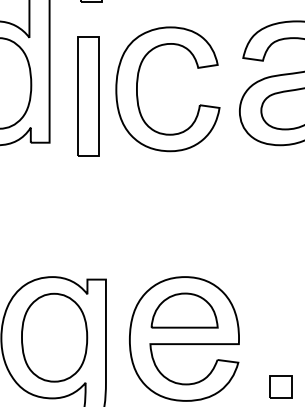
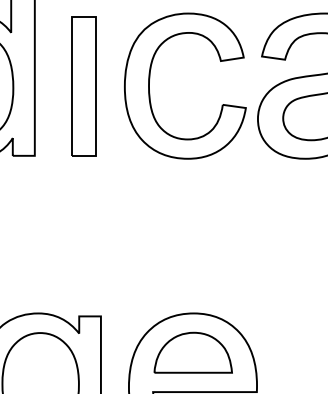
part: (88, 96) -> (83, 86), moved
part: (138, 96) -> (150, 94), moved

